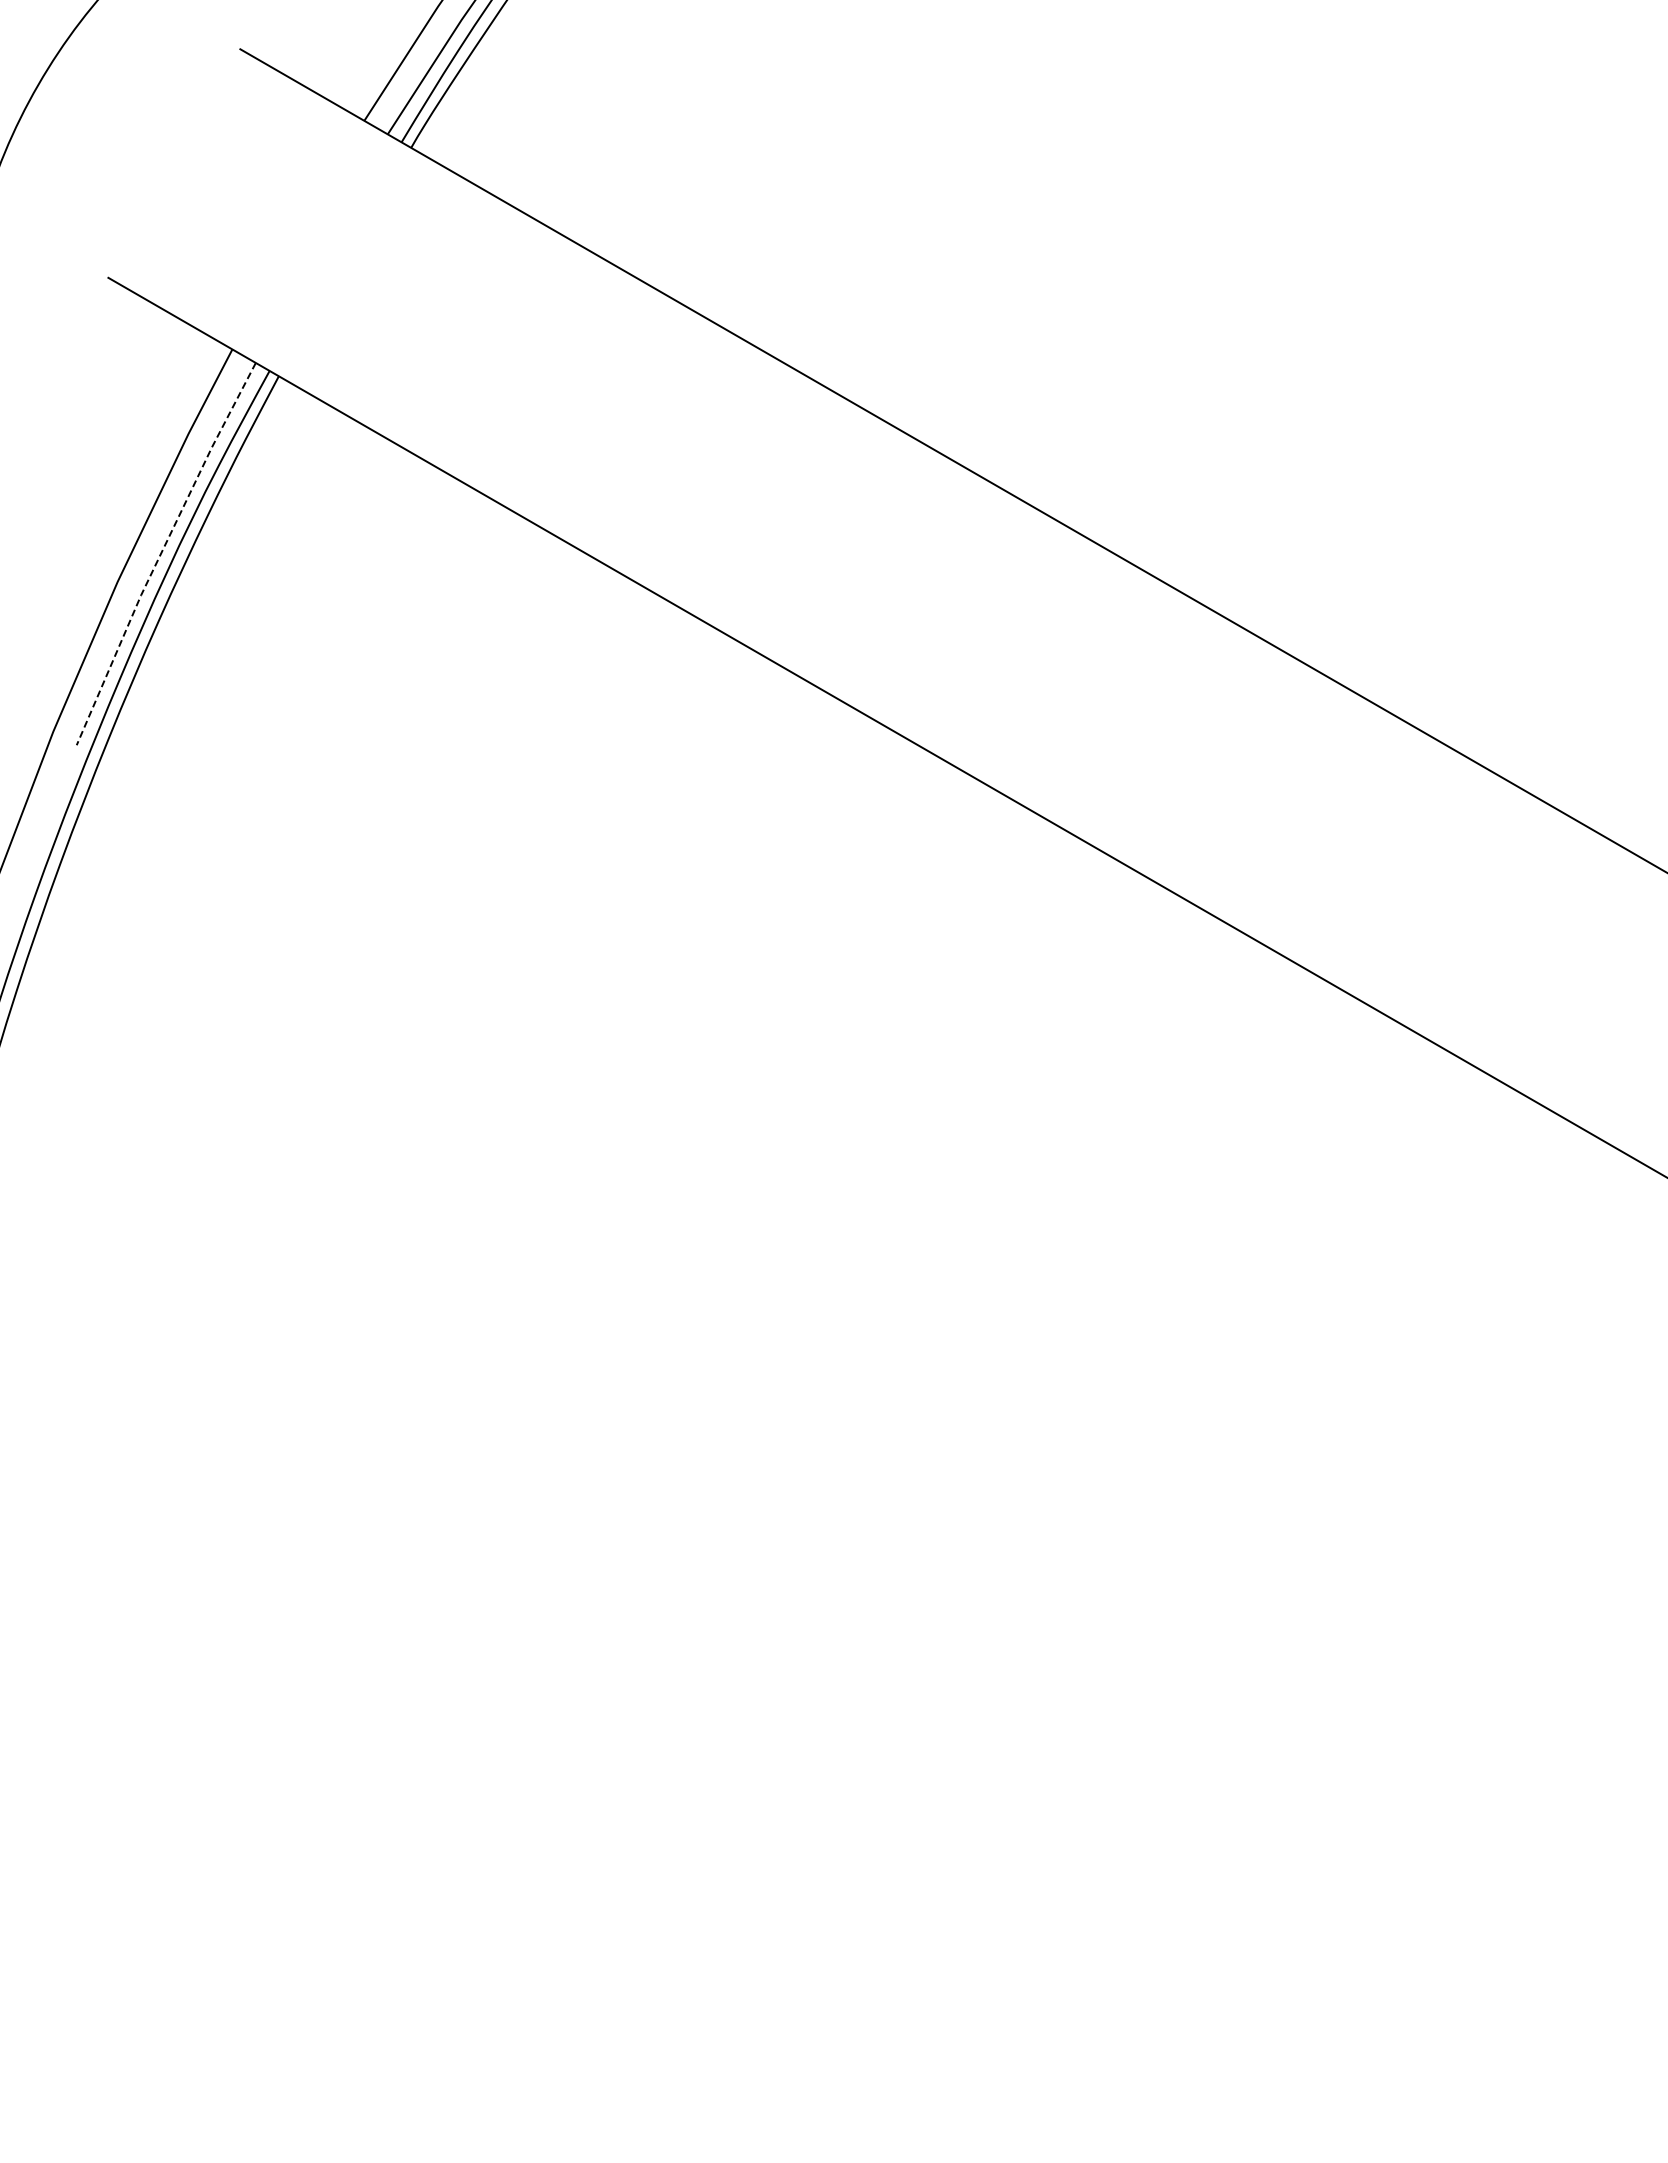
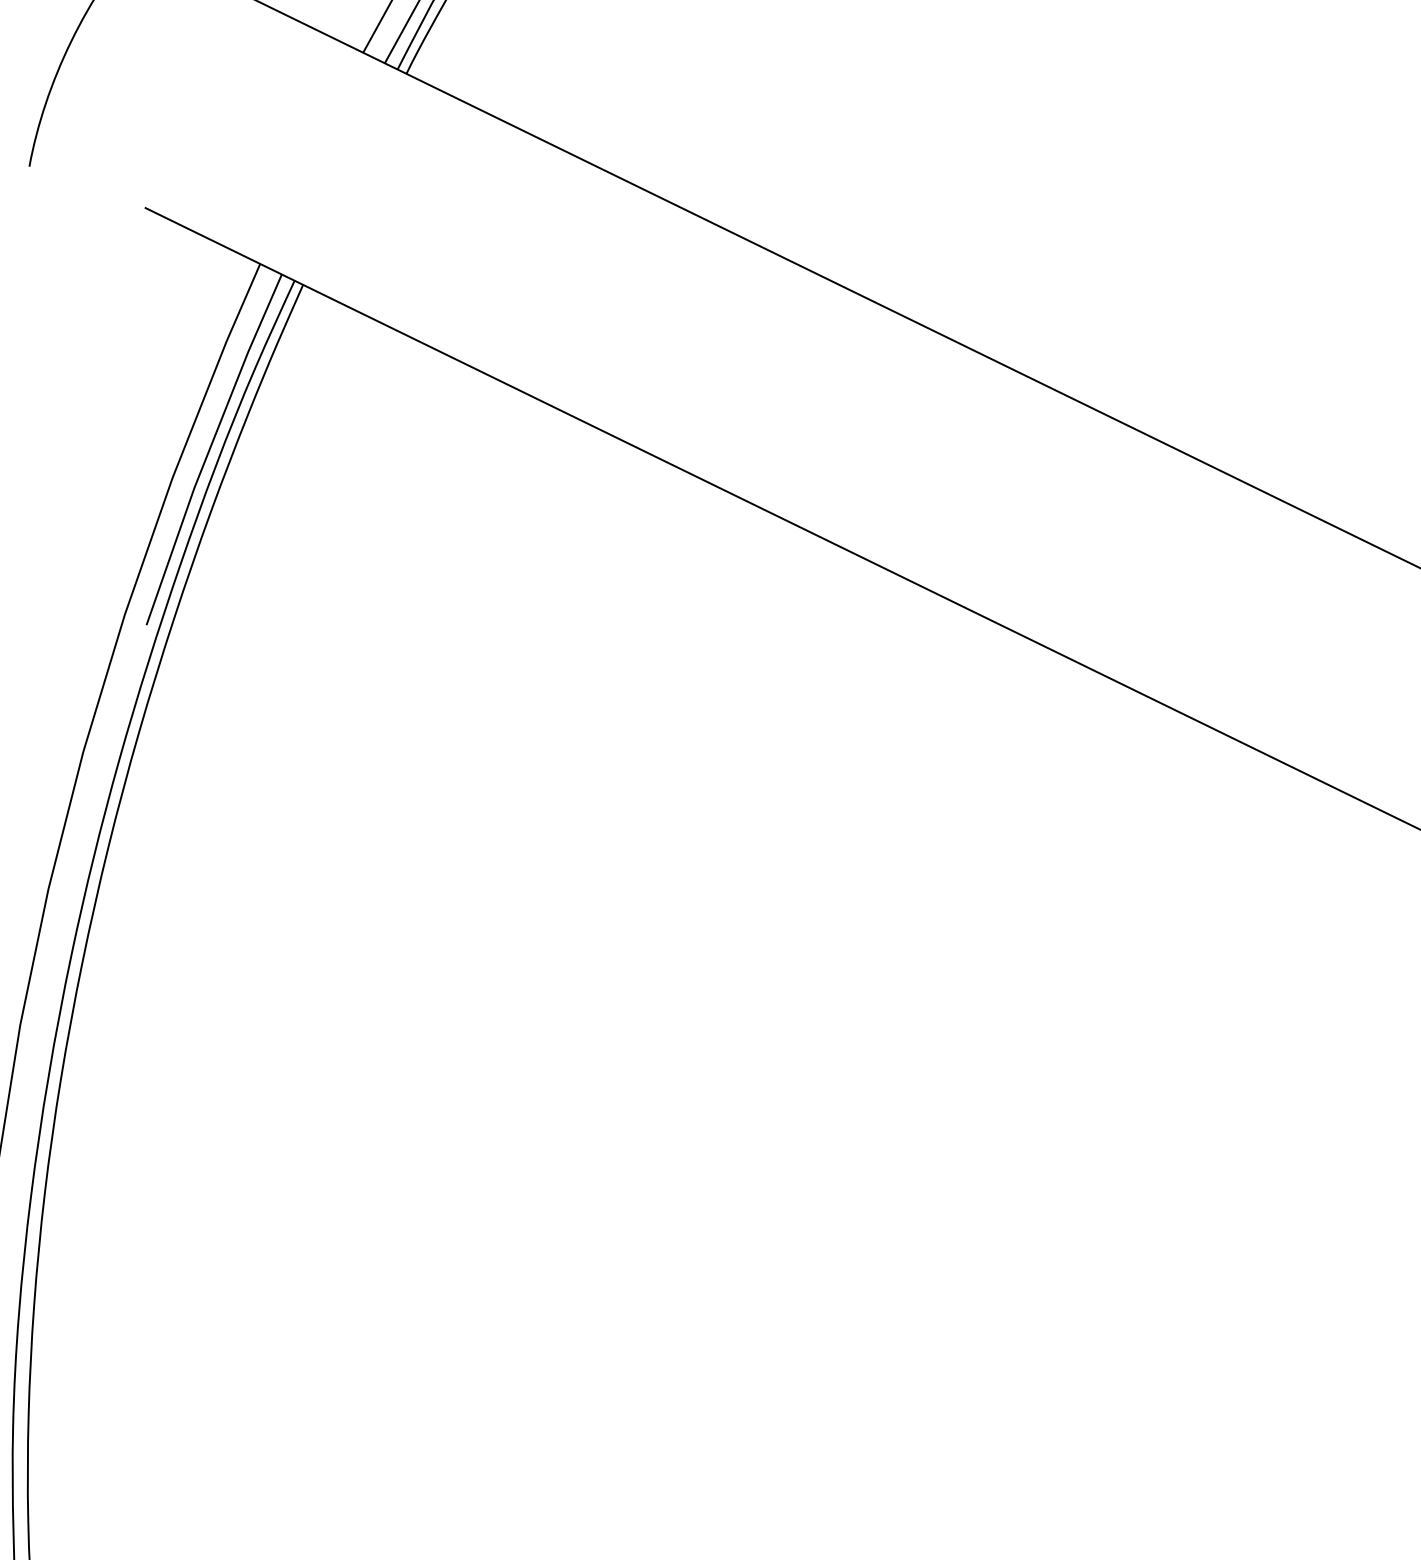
line: (162, 551) -> (210, 447), dashed -> solid

